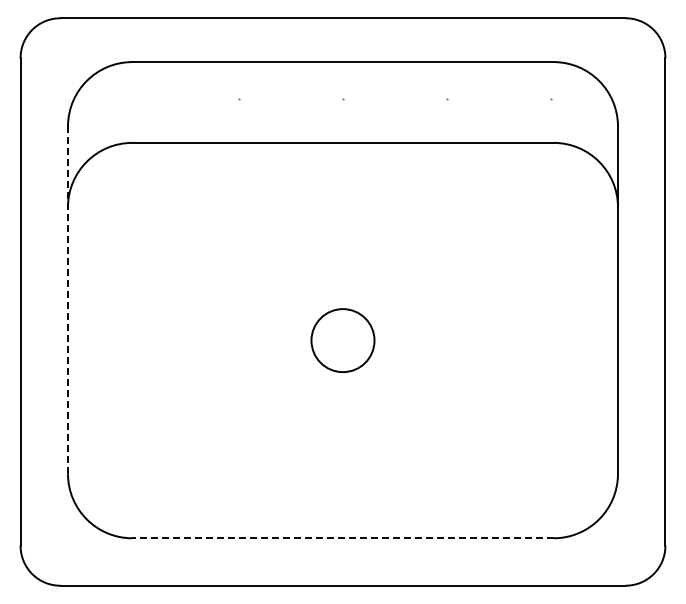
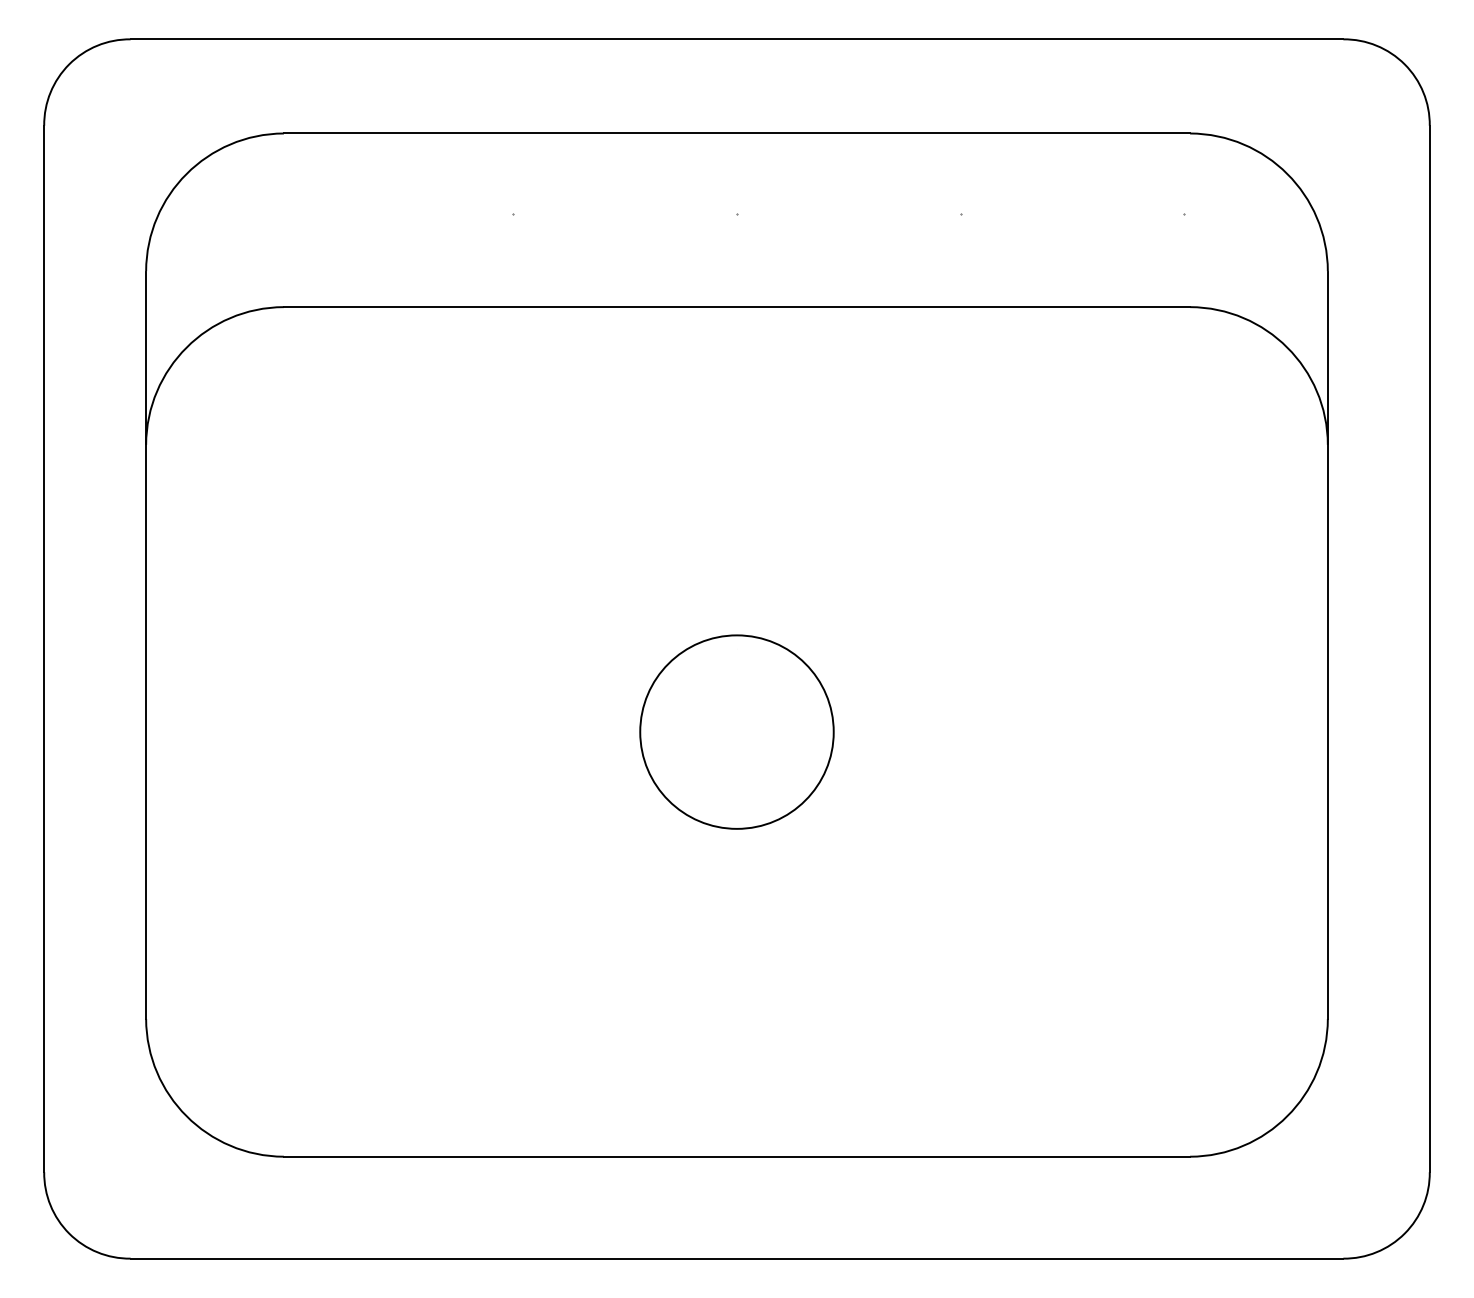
line: (68, 300) -> (147, 645), dashed -> solid
circle: (342, 340) -> (735, 731), size x1.43
line: (343, 538) -> (738, 1157), dashed -> solid

